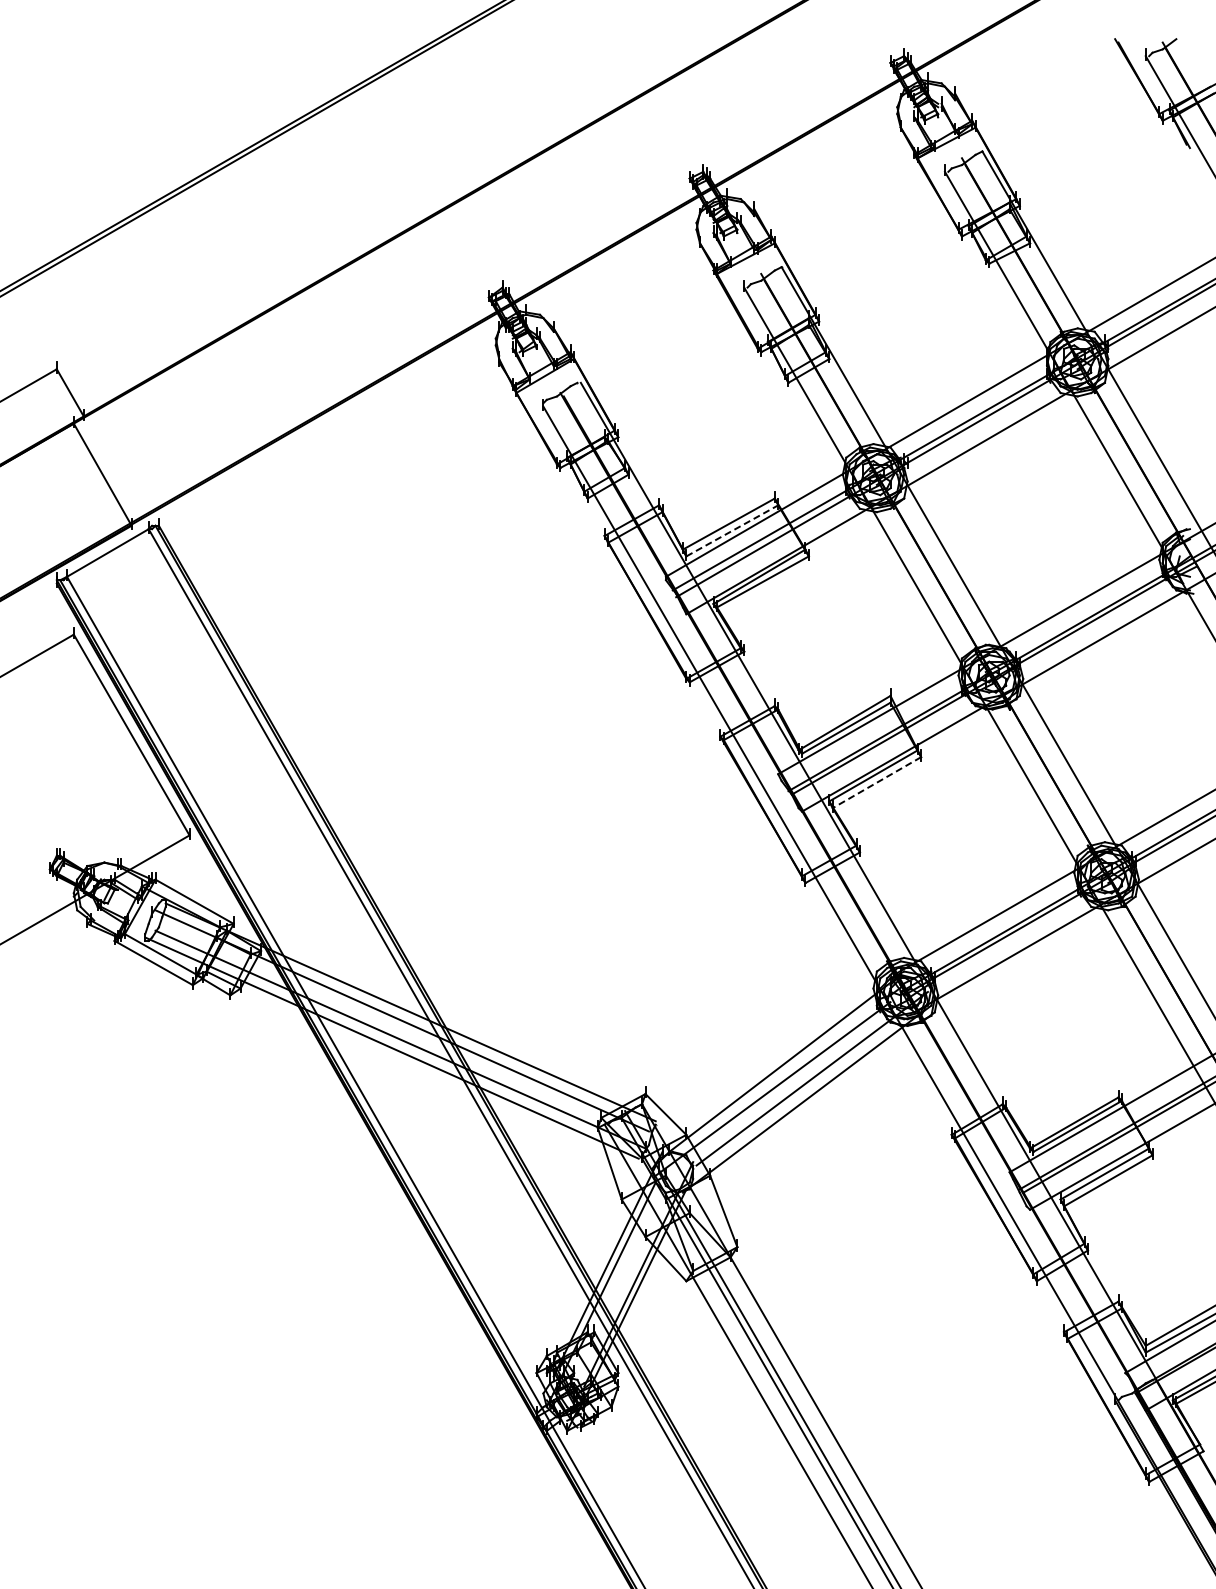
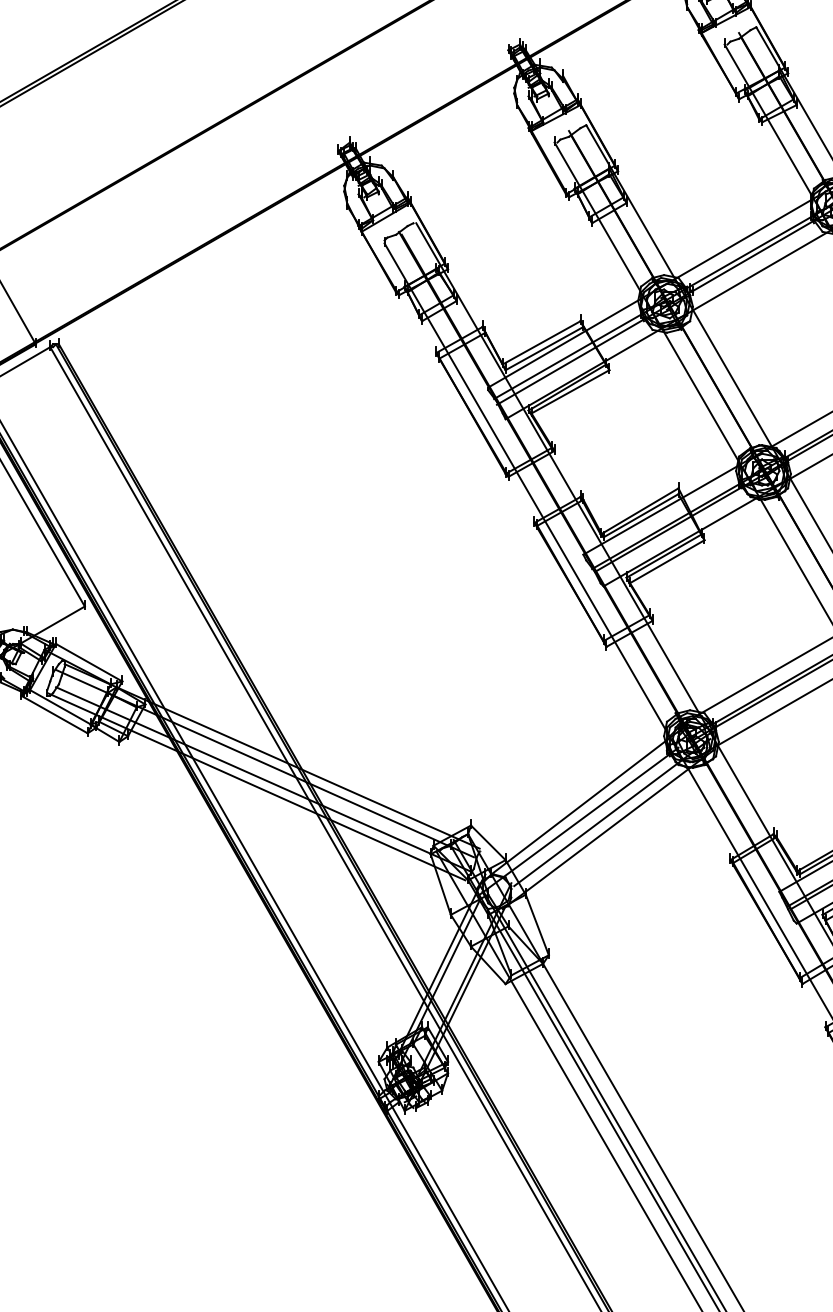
line: (732, 530) -> (544, 348), dashed -> solid
line: (876, 782) -> (666, 561), dashed -> solid

